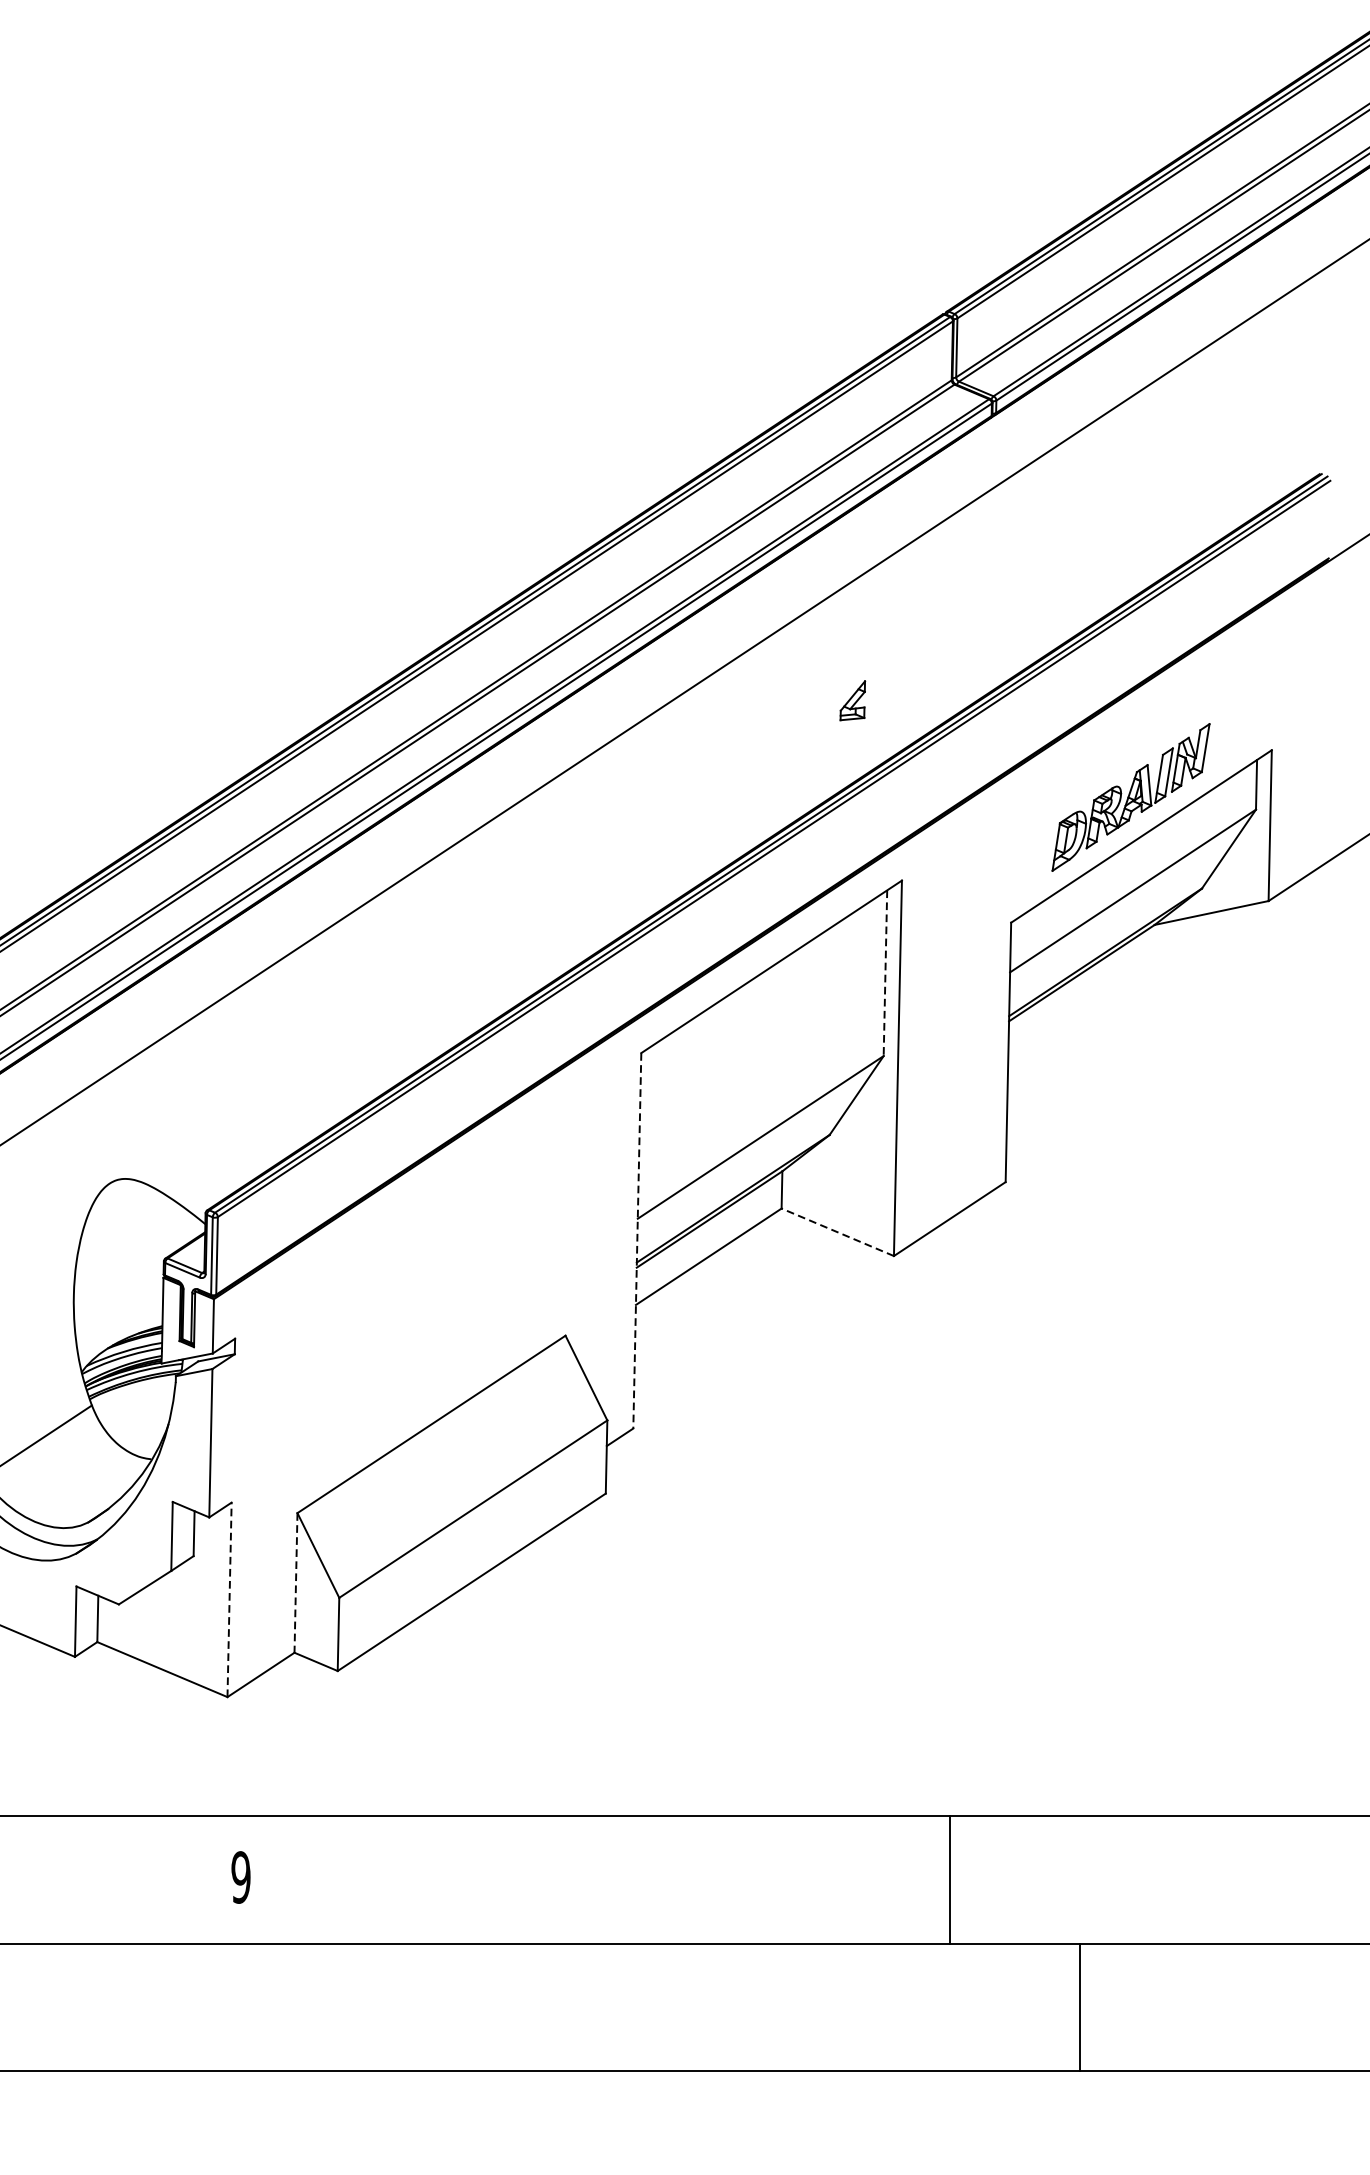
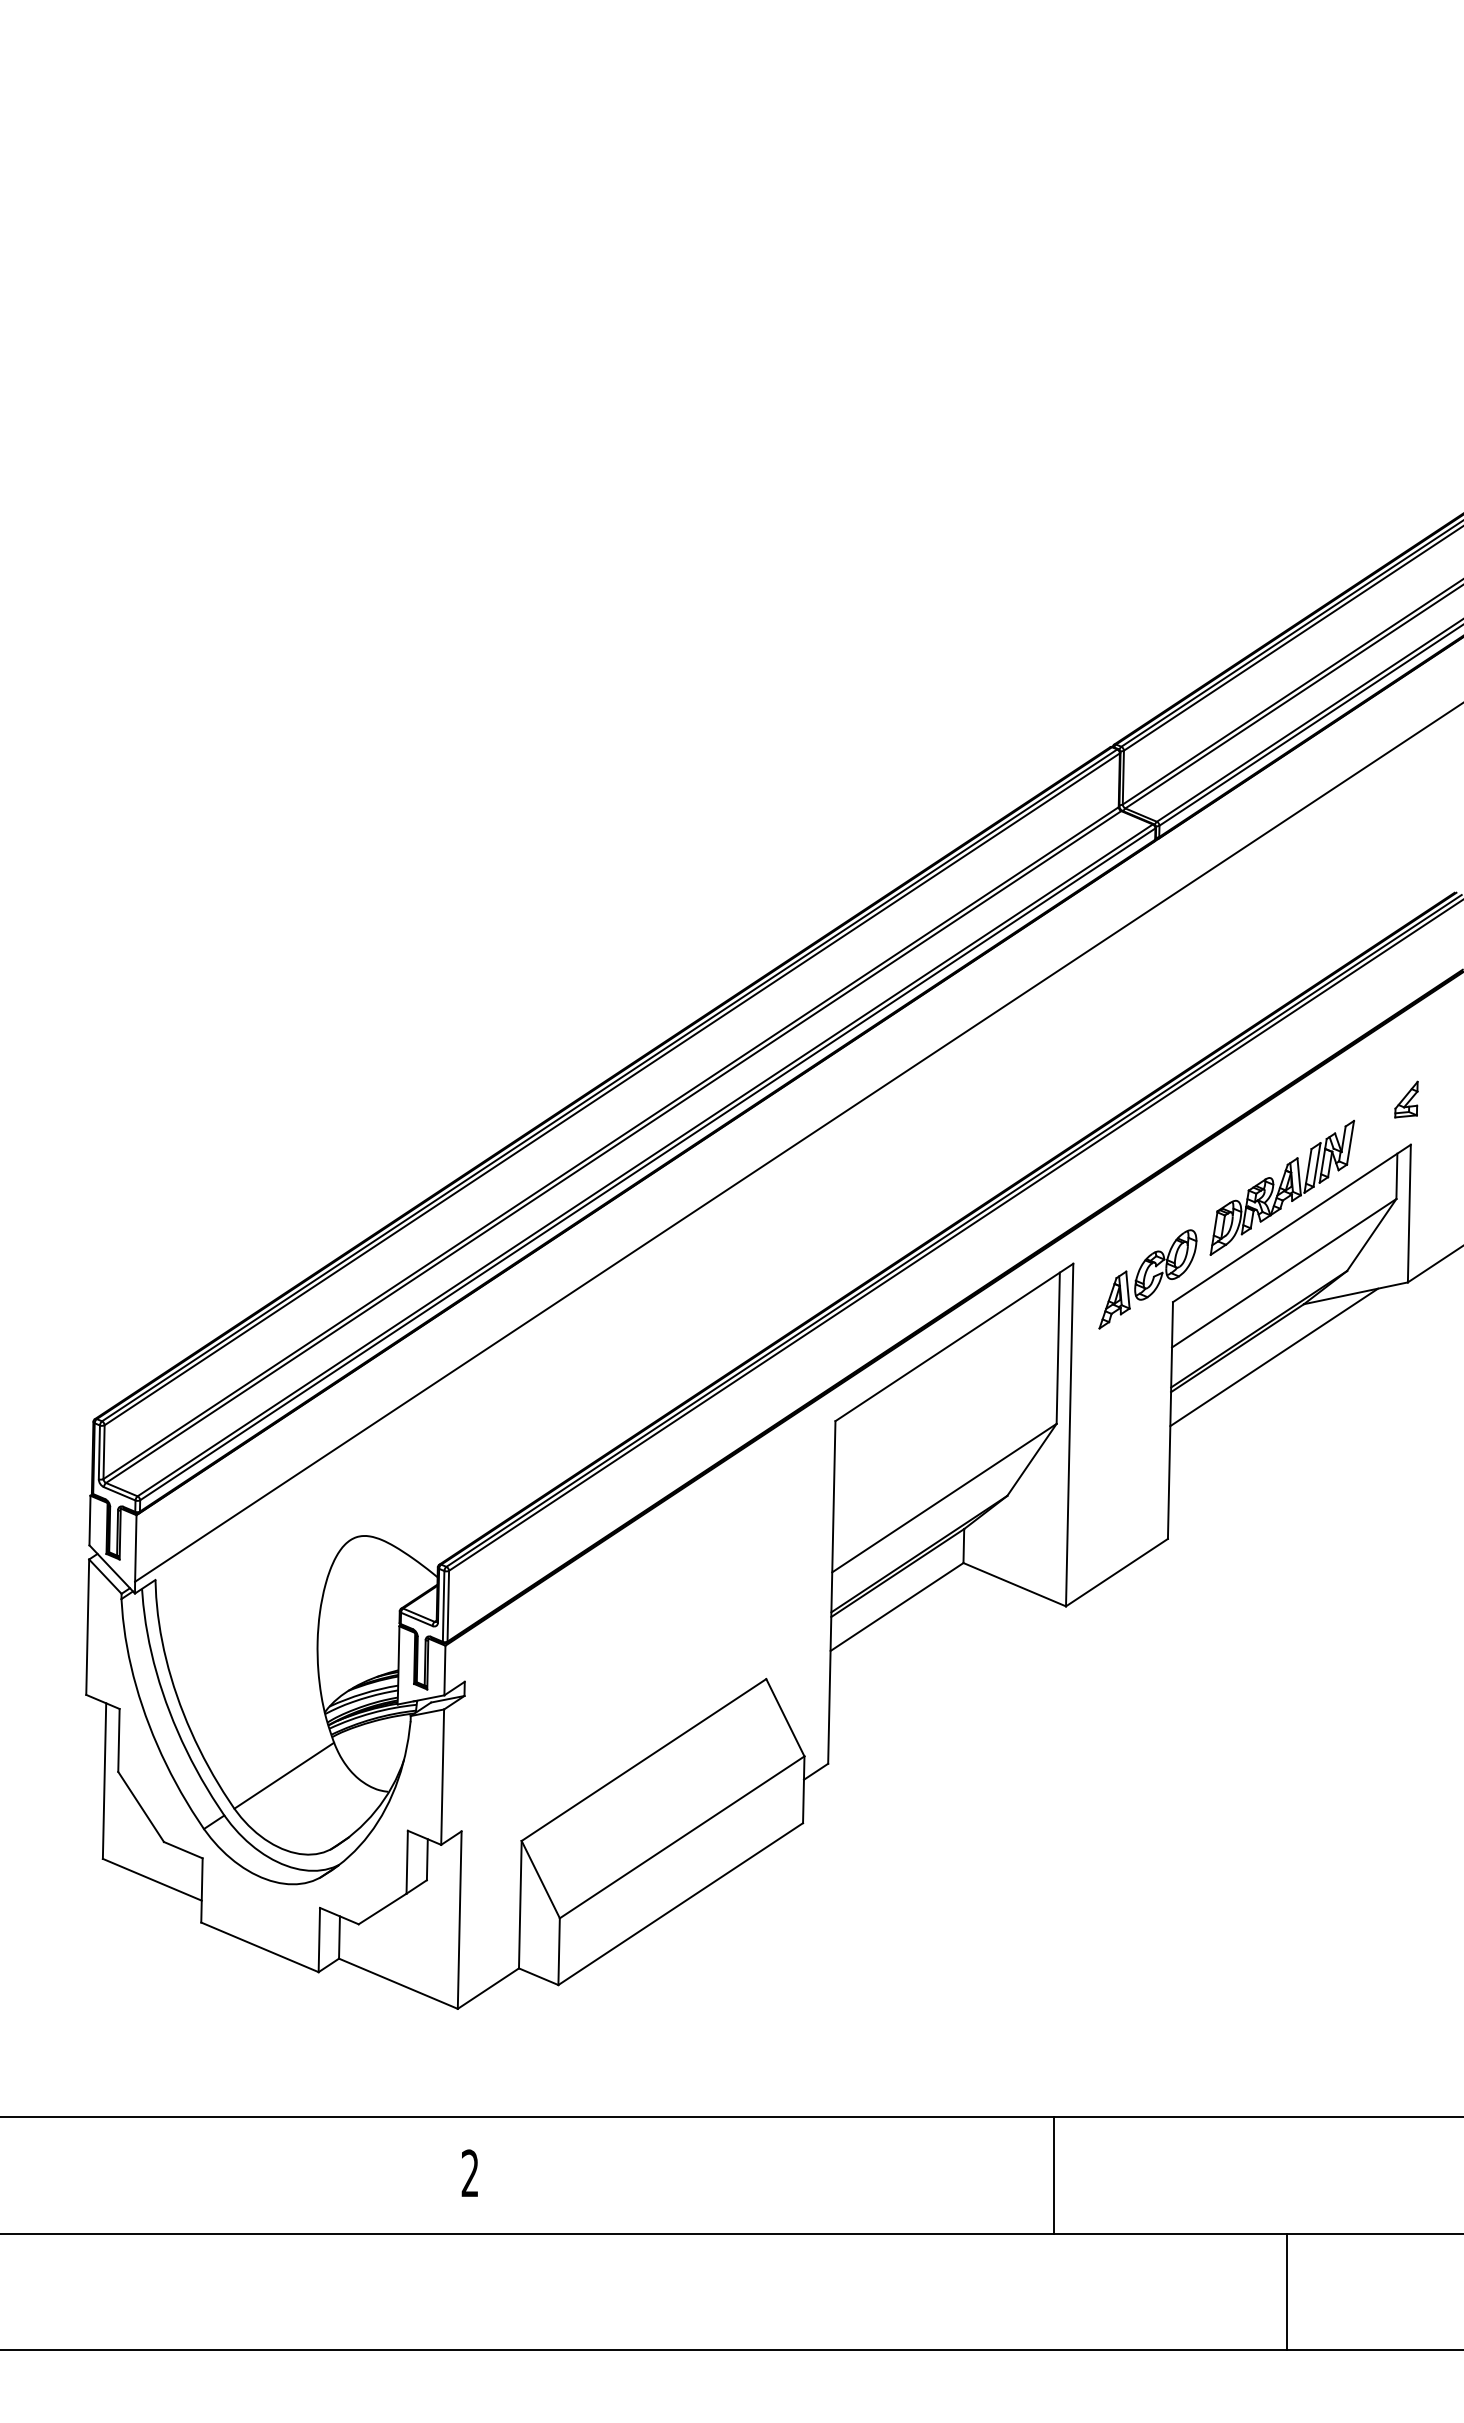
part: (852, 700) -> (1406, 1099), moved
part: (983, 897) -> (1147, 1279), added
line: (885, 973) -> (1058, 1348), dashed -> solid
line: (1122, 983) -> (1274, 1357), added
line: (837, 1232) -> (1014, 1584), dashed -> solid
line: (636, 1240) -> (831, 1592), dashed -> solid
line: (296, 1582) -> (520, 1904), dashed -> solid
line: (229, 1600) -> (459, 1920), dashed -> solid
text: (240, 1877) -> (469, 2173), 9 -> 2
line: (950, 1879) -> (1054, 2175), moved
line: (1080, 2006) -> (1287, 2291), moved

